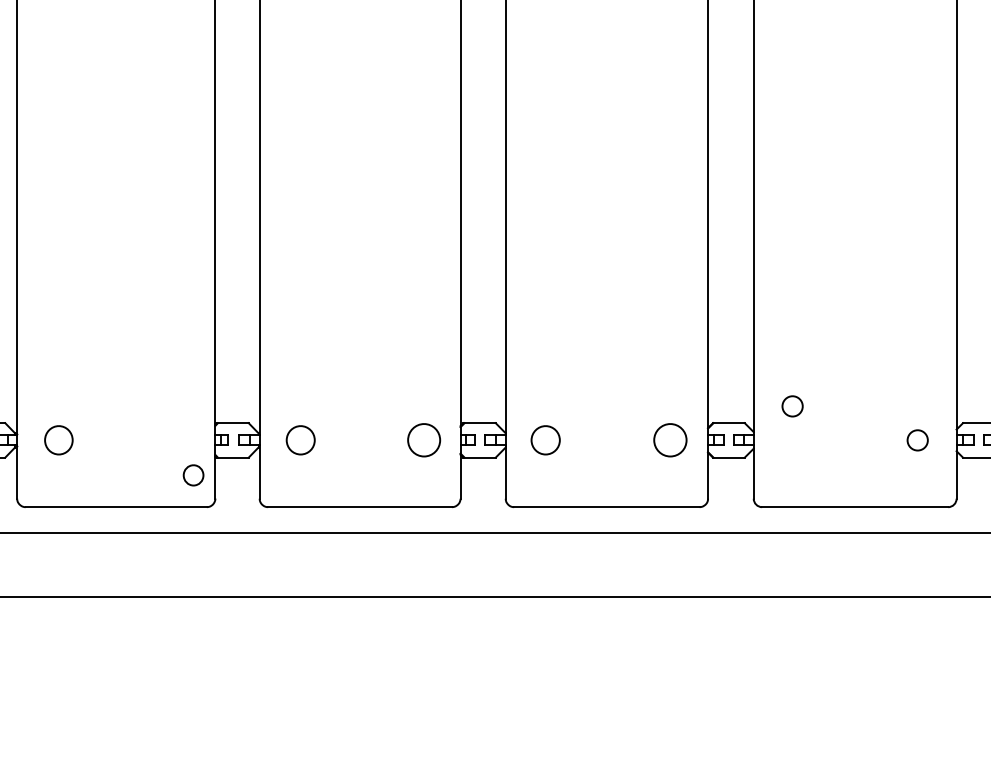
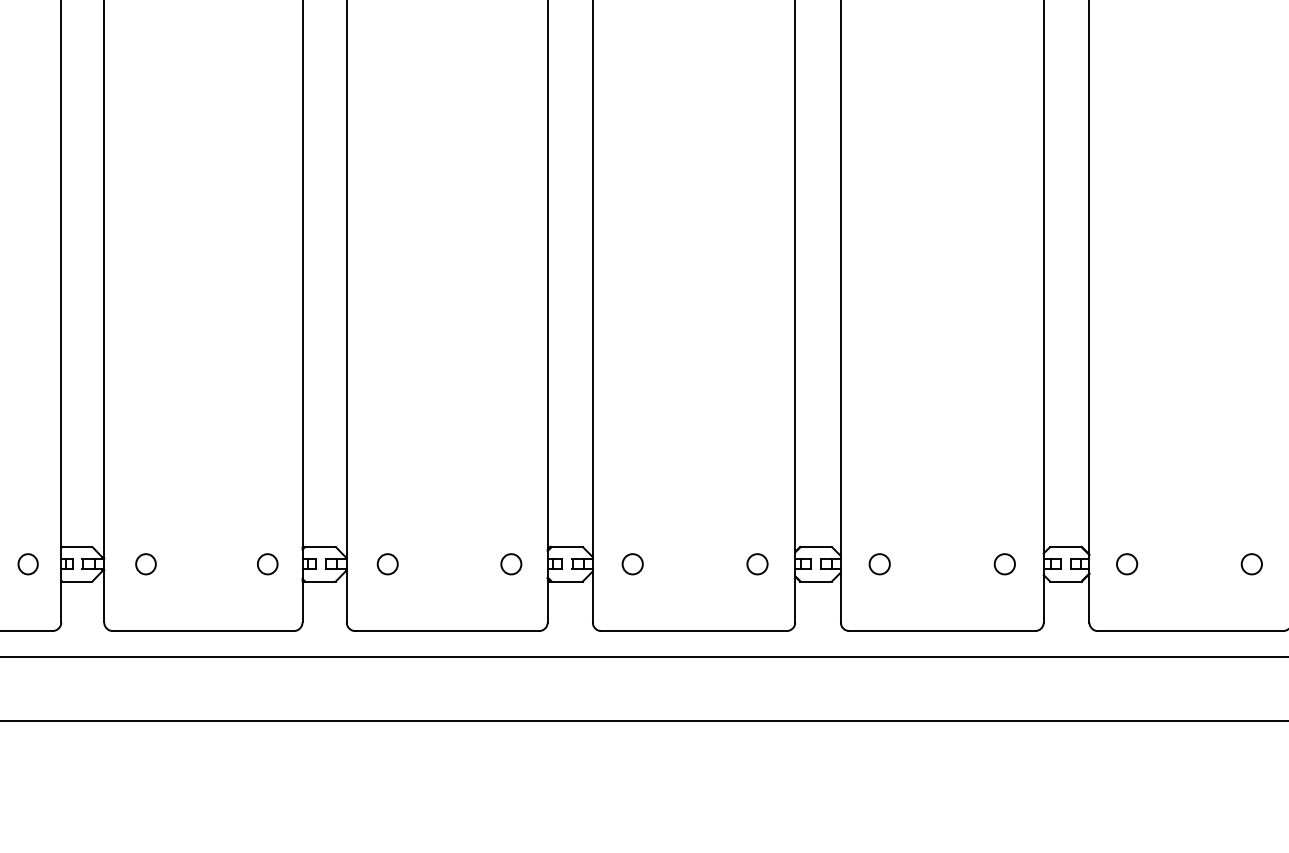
circle: (792, 406) -> (879, 564), moved
part: (58, 440) -> (145, 564), size x0.71
part: (300, 440) -> (387, 564), size x0.71
part: (424, 440) -> (511, 564), size x0.62
part: (545, 440) -> (632, 564), size x0.71
part: (670, 440) -> (757, 564), size x0.62
part: (193, 475) -> (267, 564), moved

